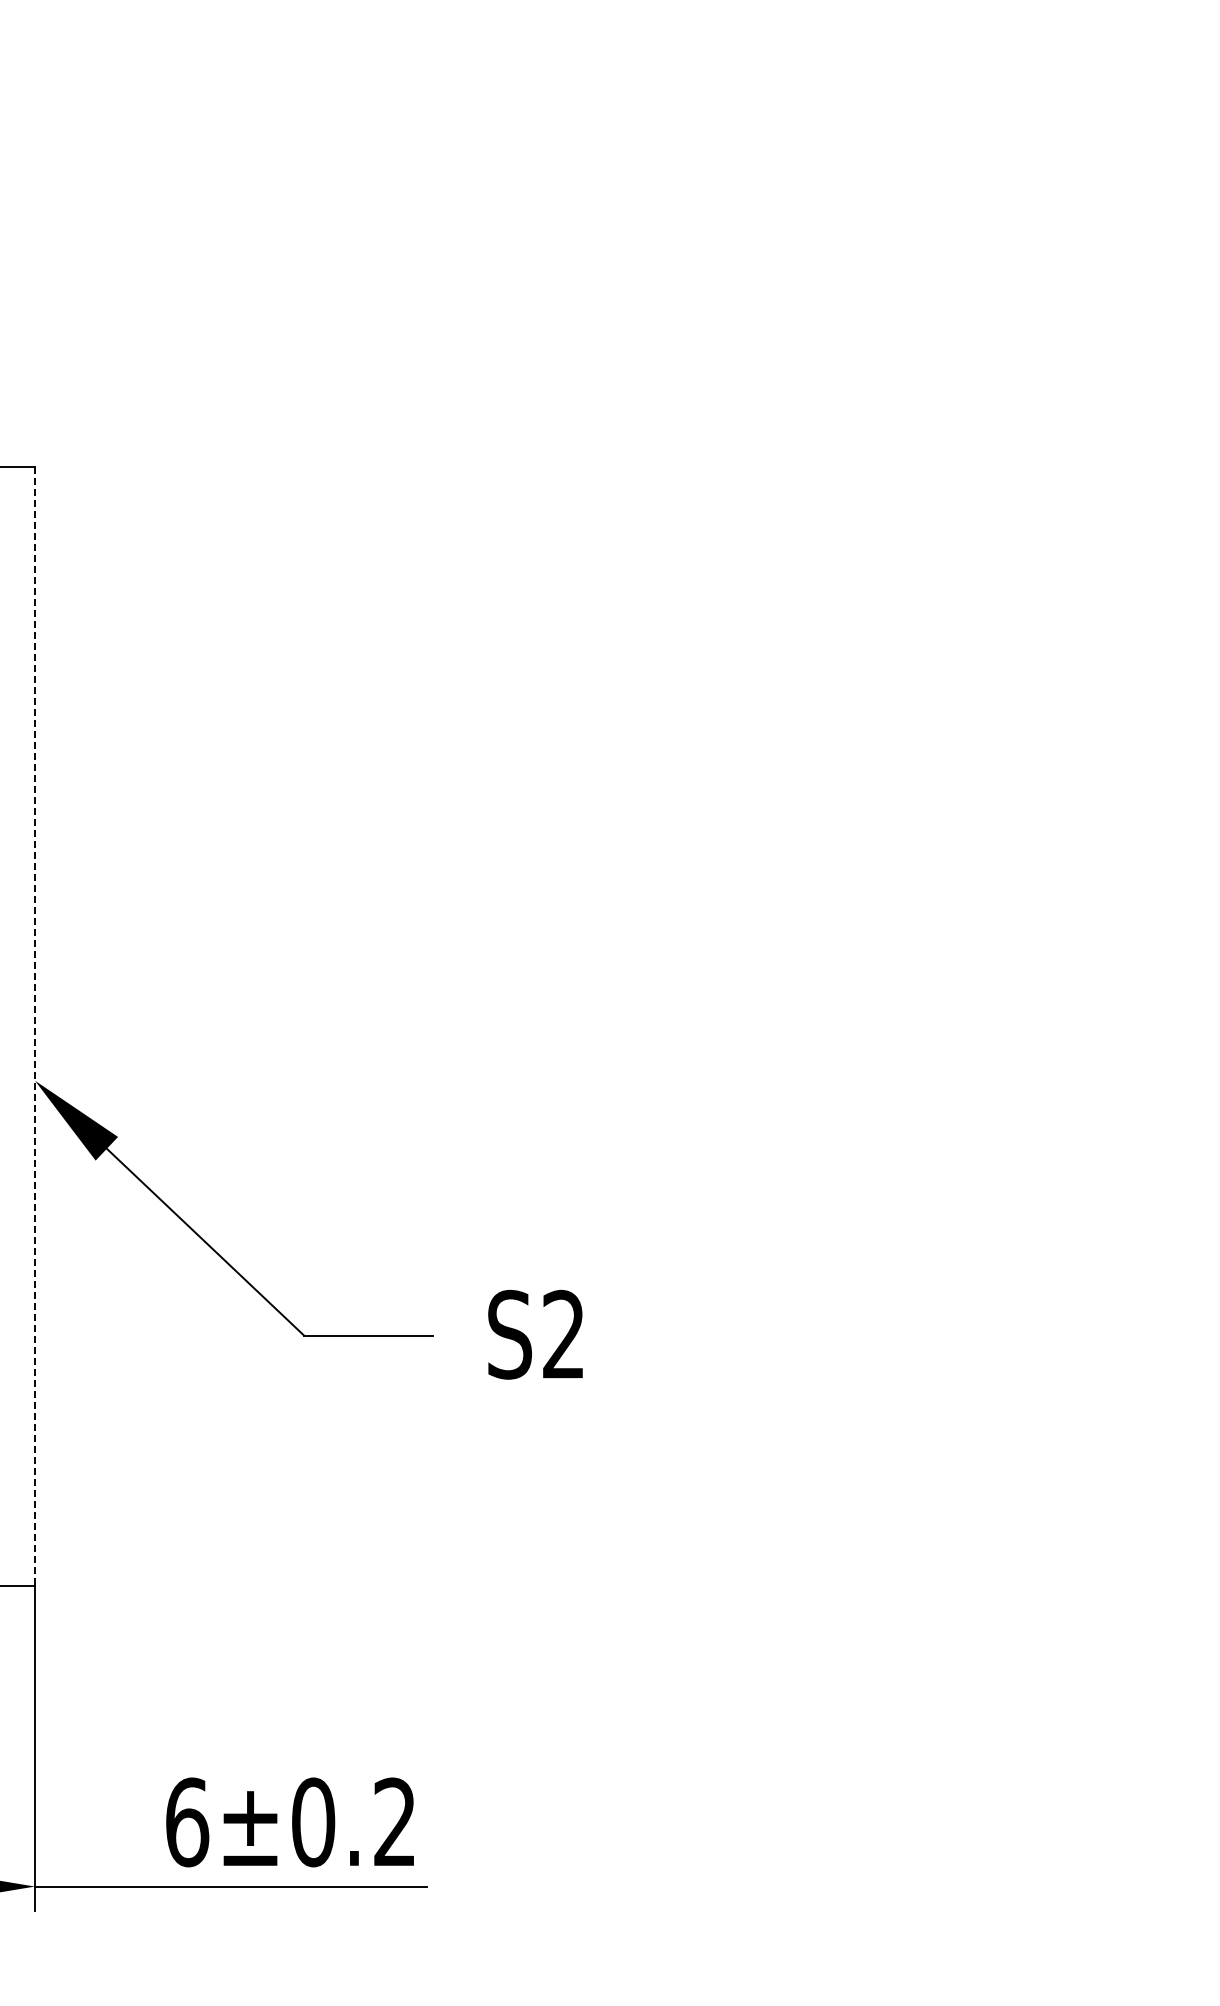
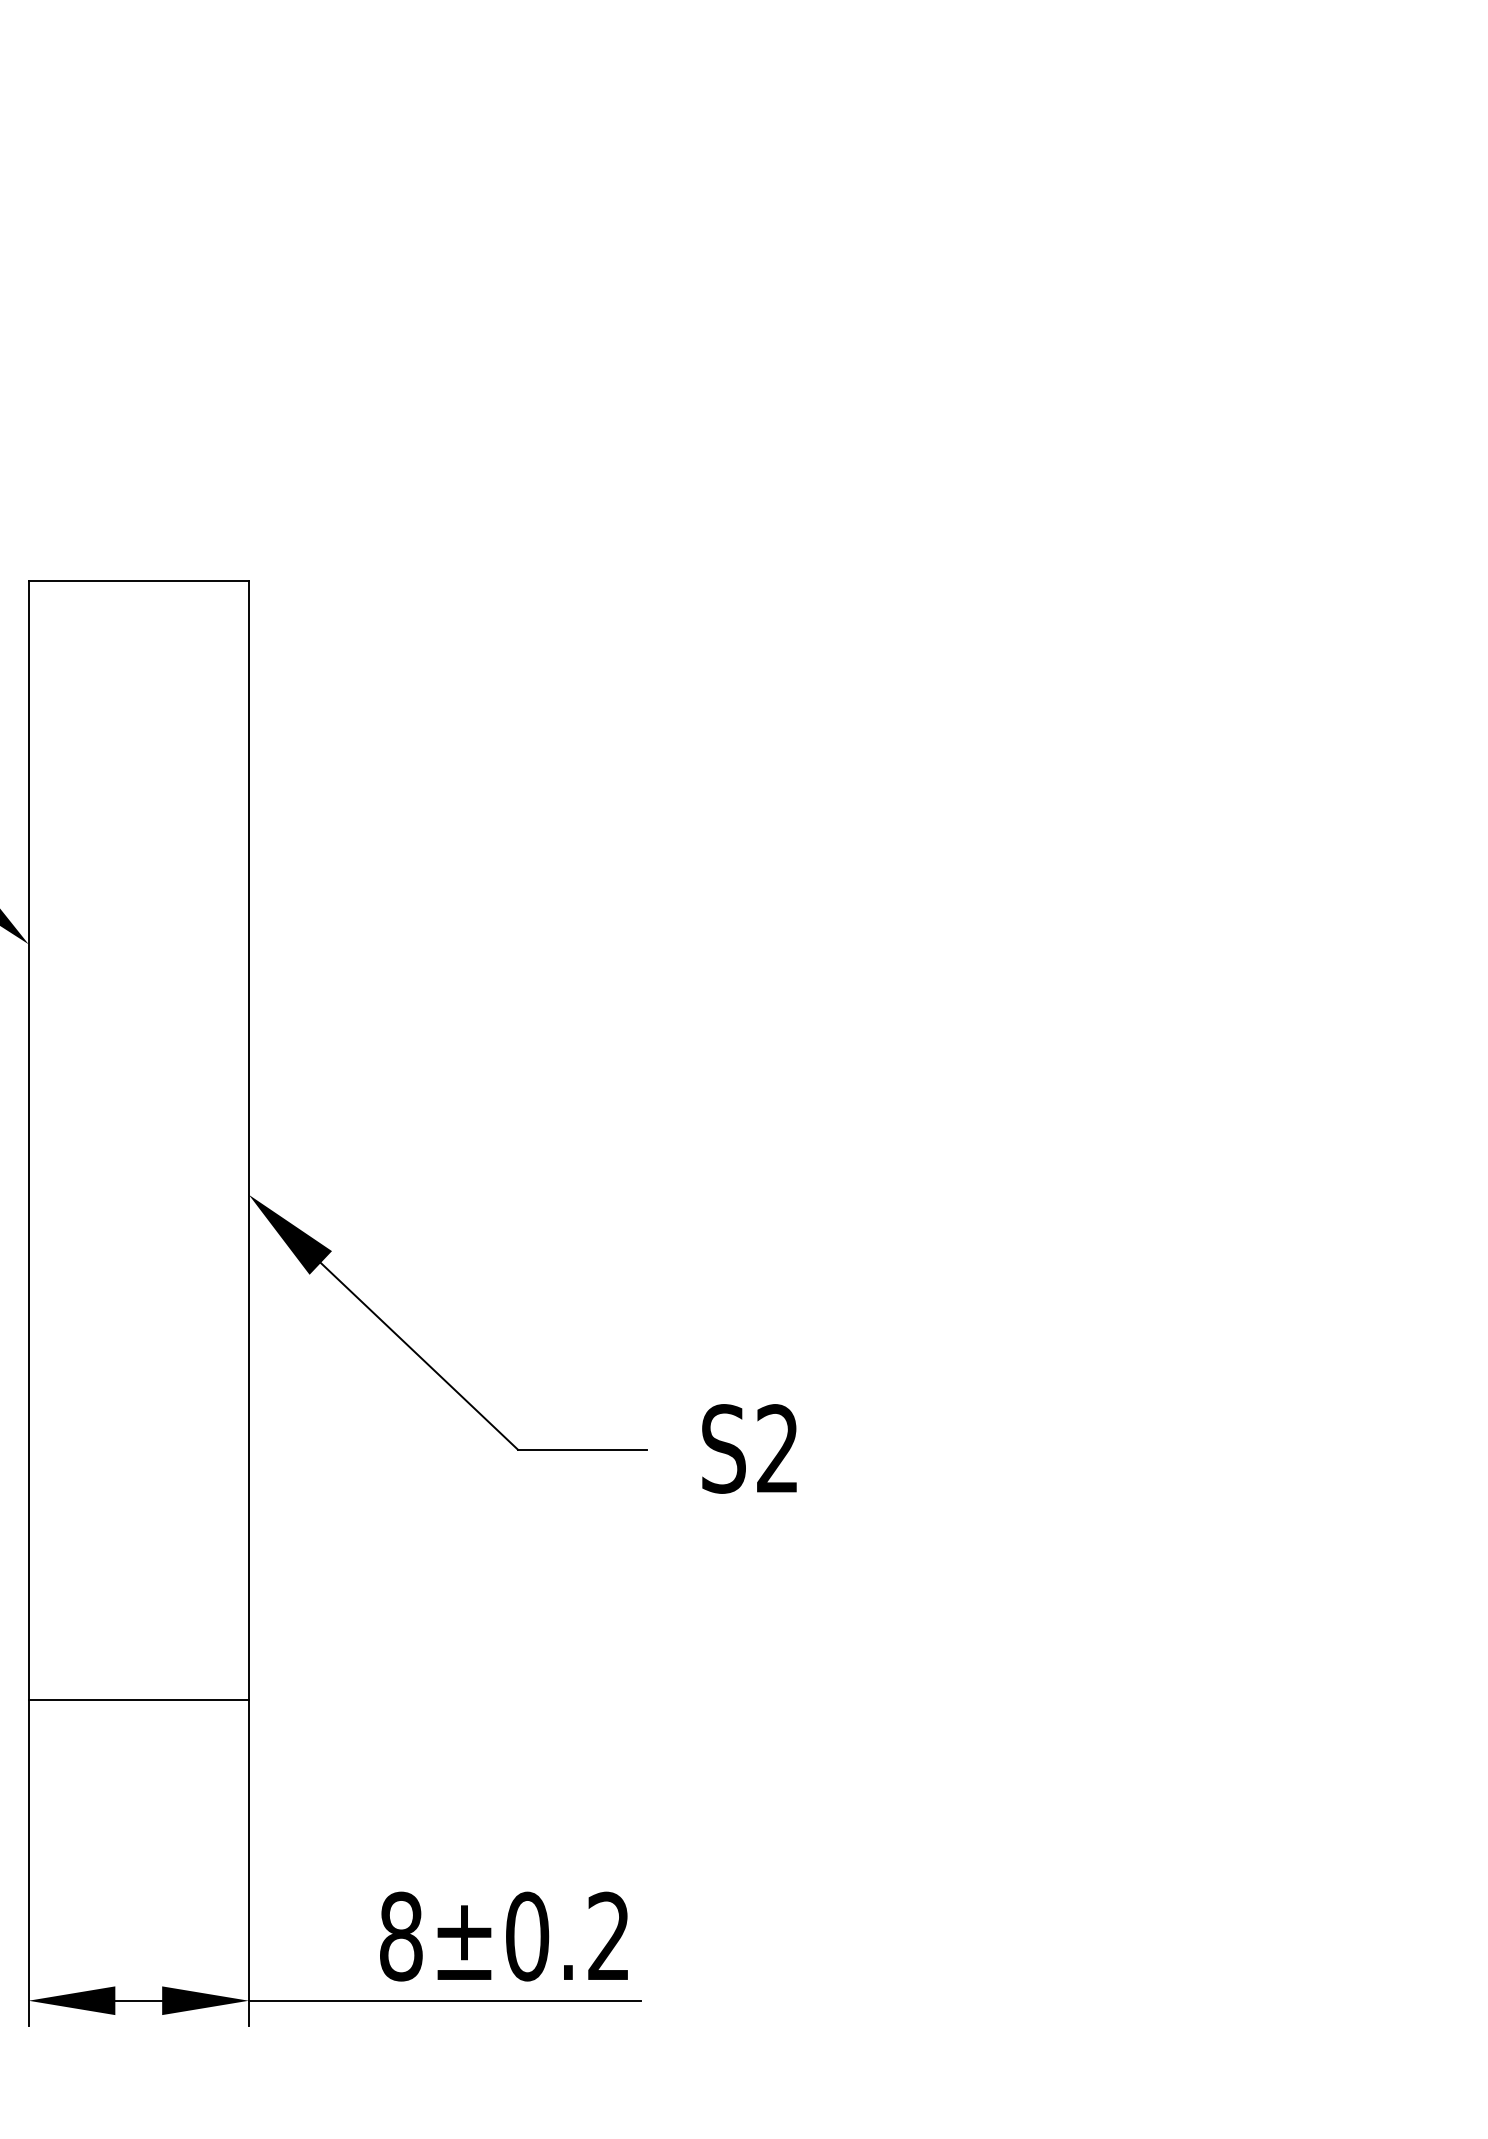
line: (34, 1027) -> (248, 1141), dashed -> solid
text: (187, 1822) -> (401, 1936), 6±0.2 -> 8±0.2

